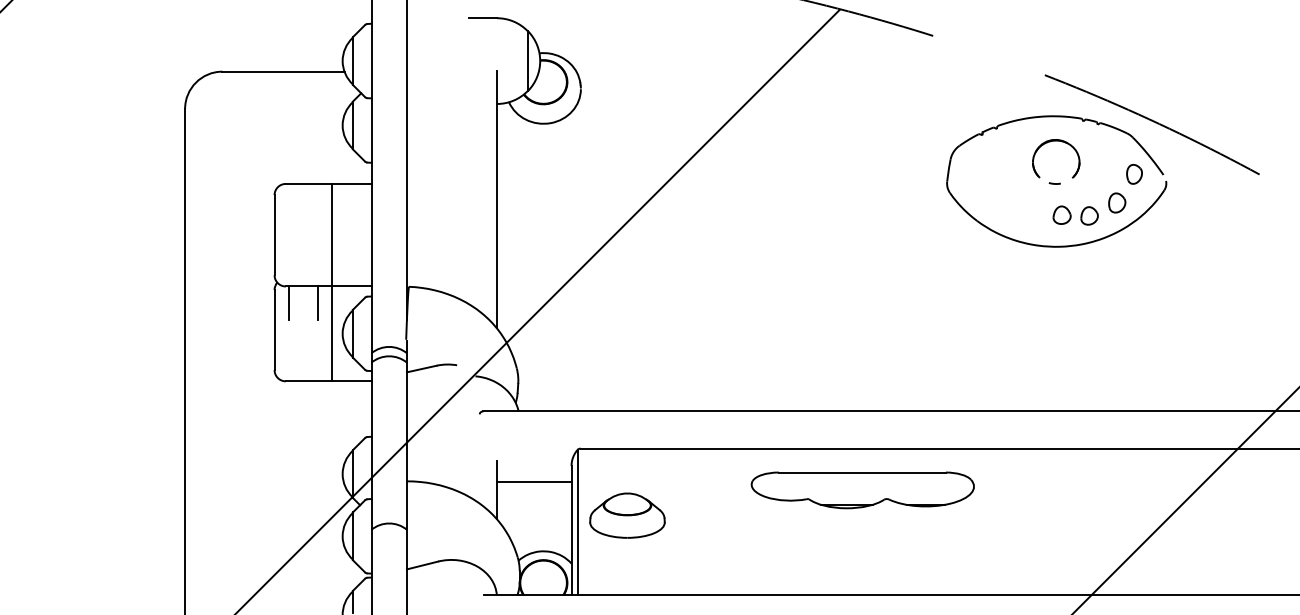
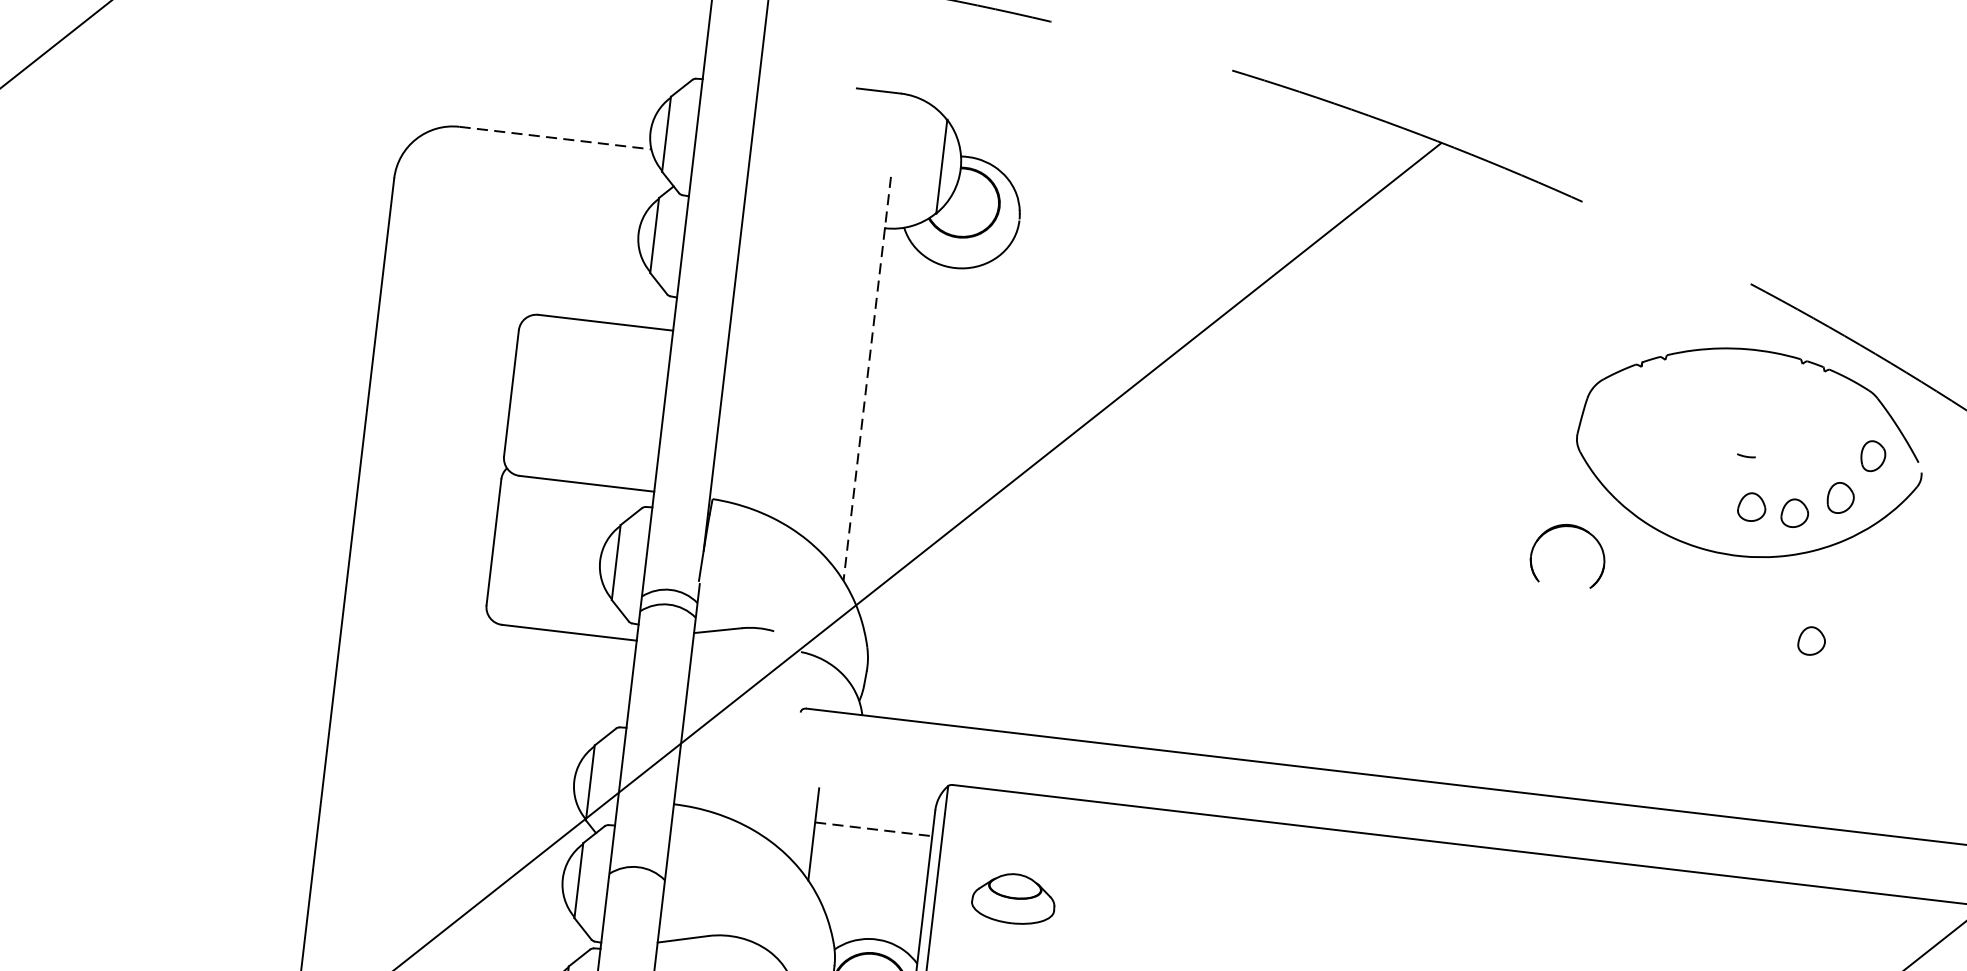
line: (283, 71) -> (555, 137), solid -> dashed
part: (1061, 142) -> (1579, 530), moved
line: (496, 199) -> (866, 378), solid -> dashed
line: (332, 282) -> (593, 478), removed
part: (1109, 294) -> (1811, 640), added
line: (288, 303) -> (520, 503), removed
line: (318, 303) -> (567, 508), removed
line: (534, 482) -> (874, 829), solid -> dashed
part: (862, 490) -> (1387, 902), removed
part: (627, 515) -> (1014, 898), size x0.7

